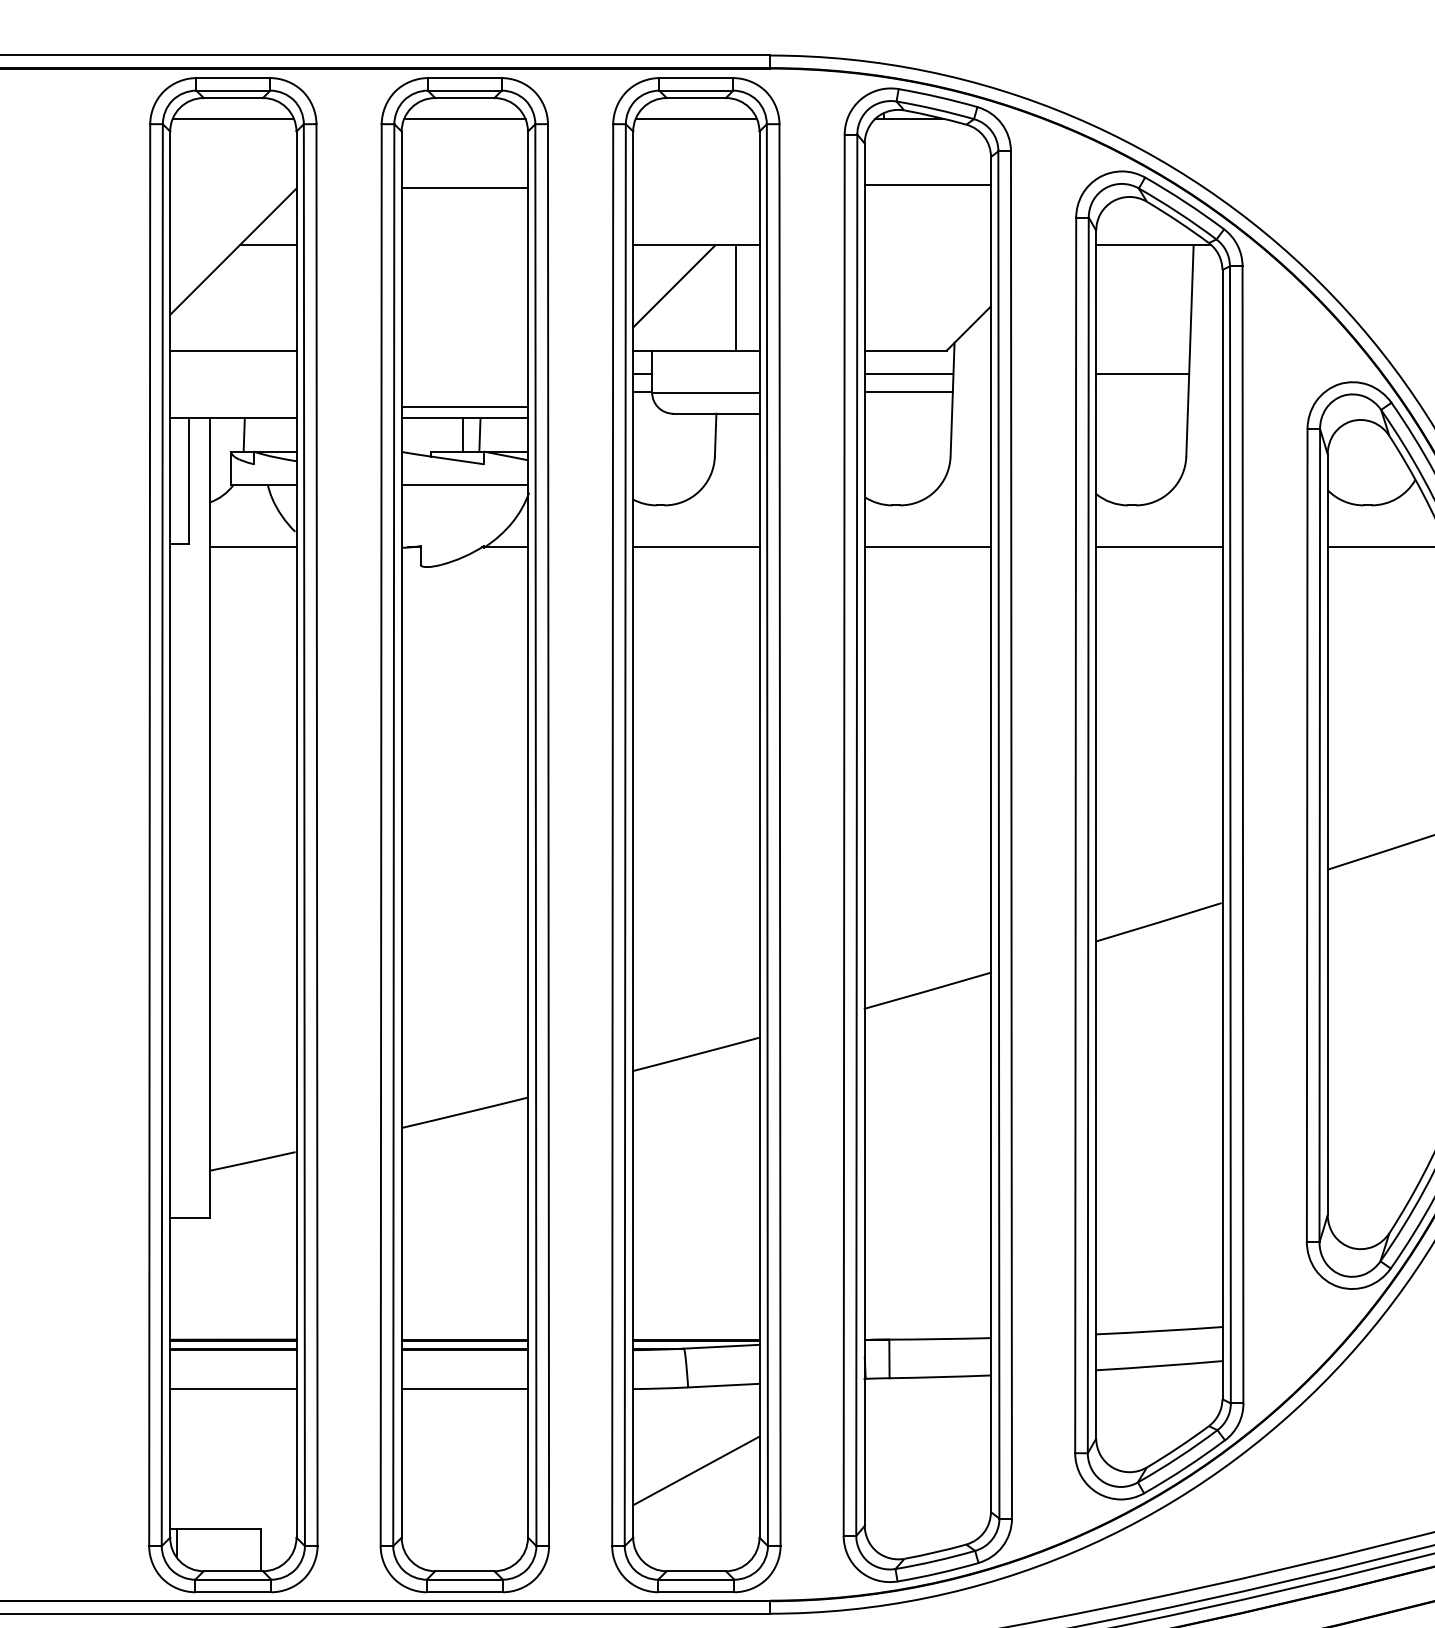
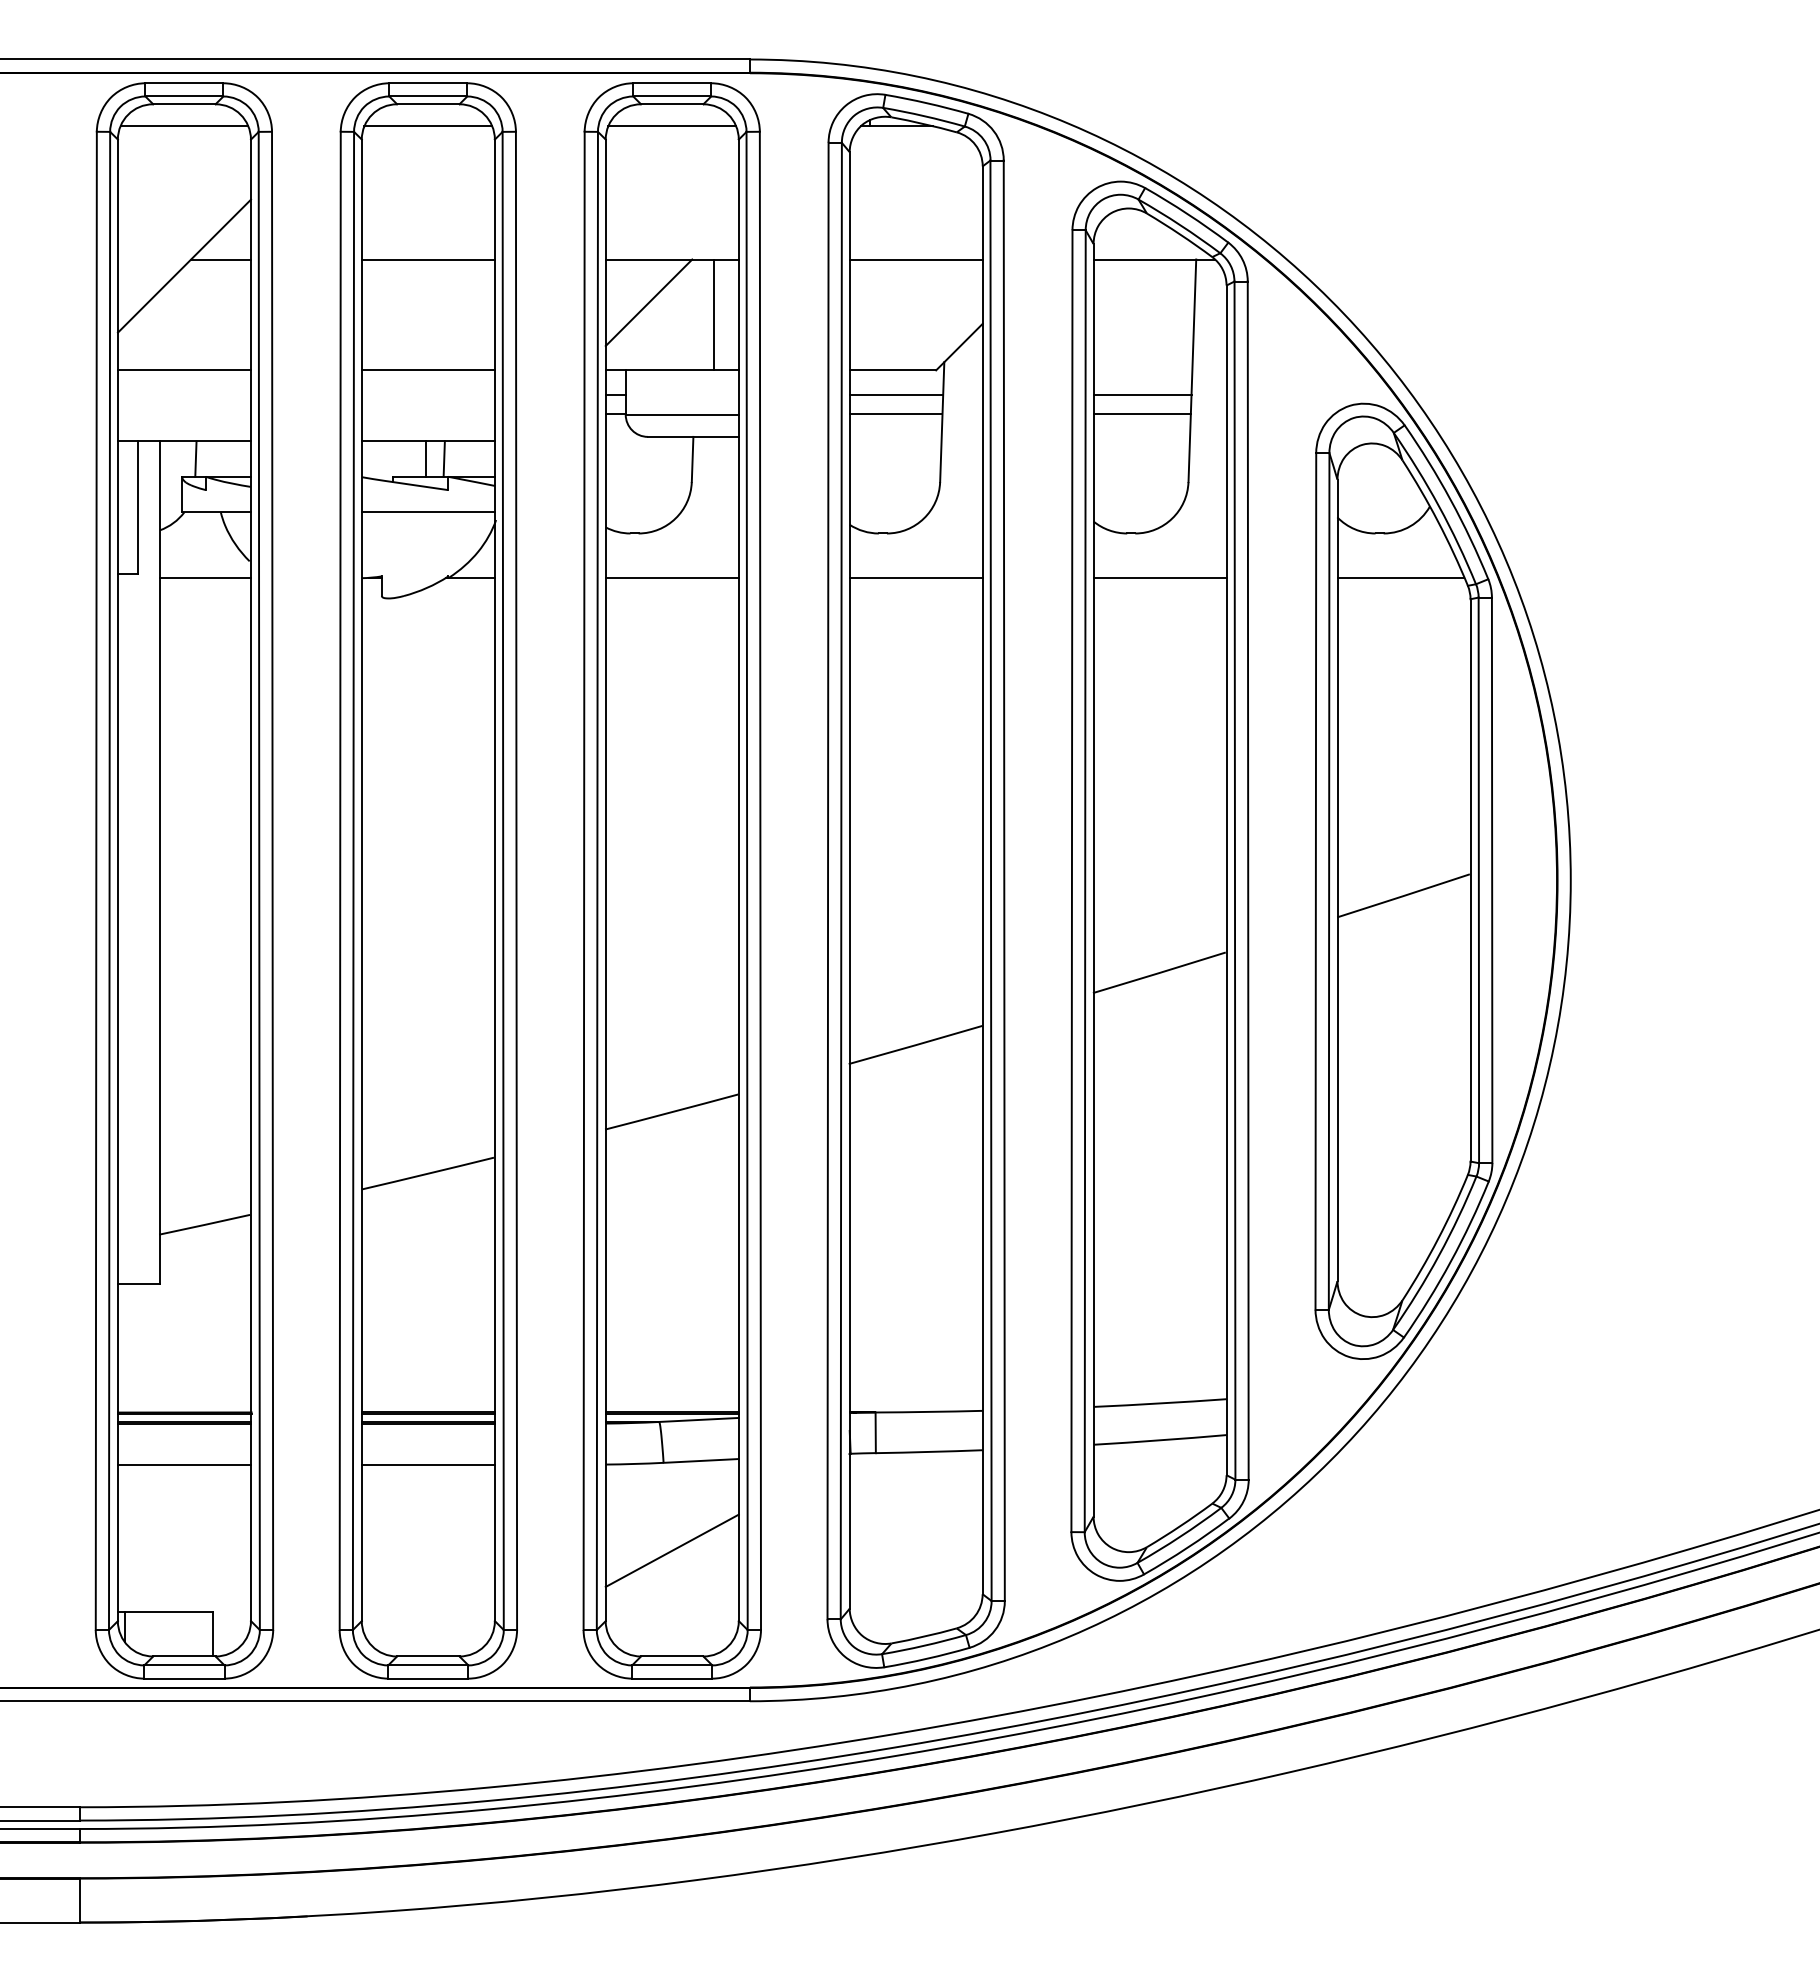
line: (927, 184) -> (915, 259), moved
line: (464, 188) -> (427, 259), moved
line: (1141, 392) -> (1141, 414), added
line: (464, 406) -> (427, 370), moved

